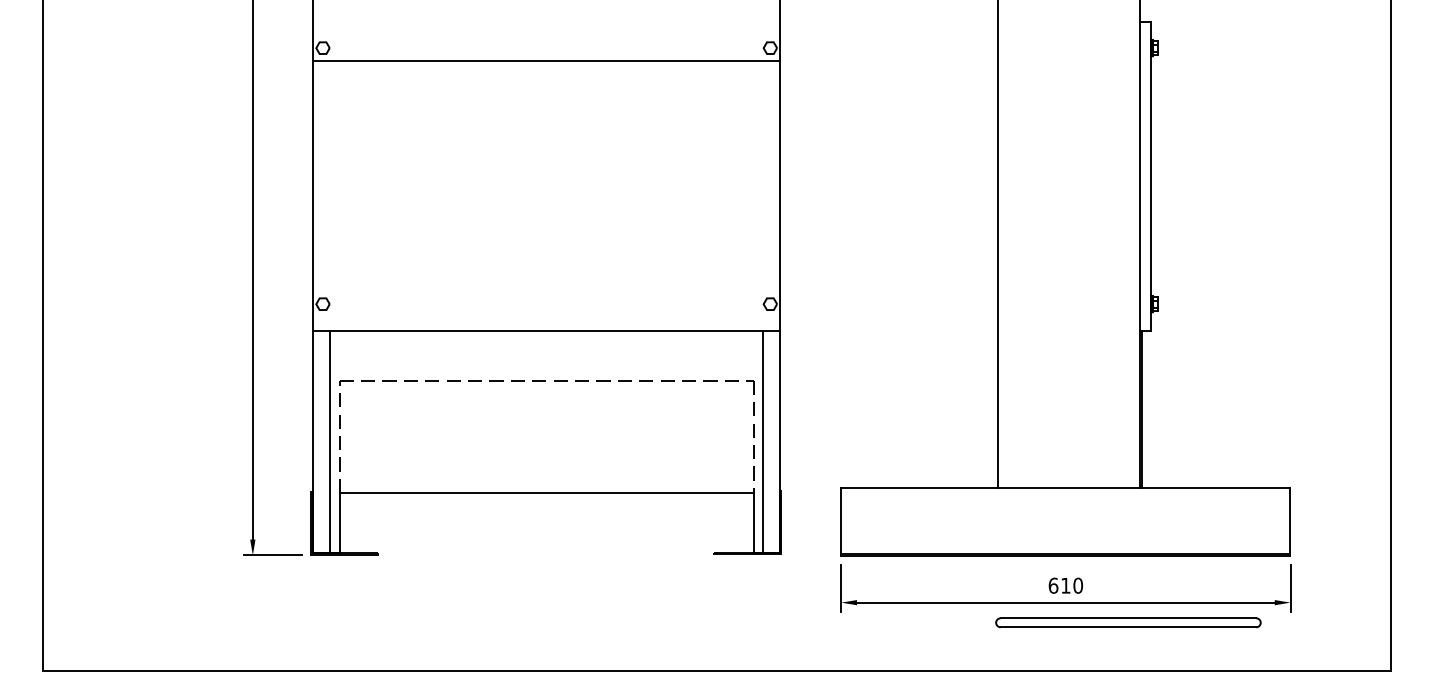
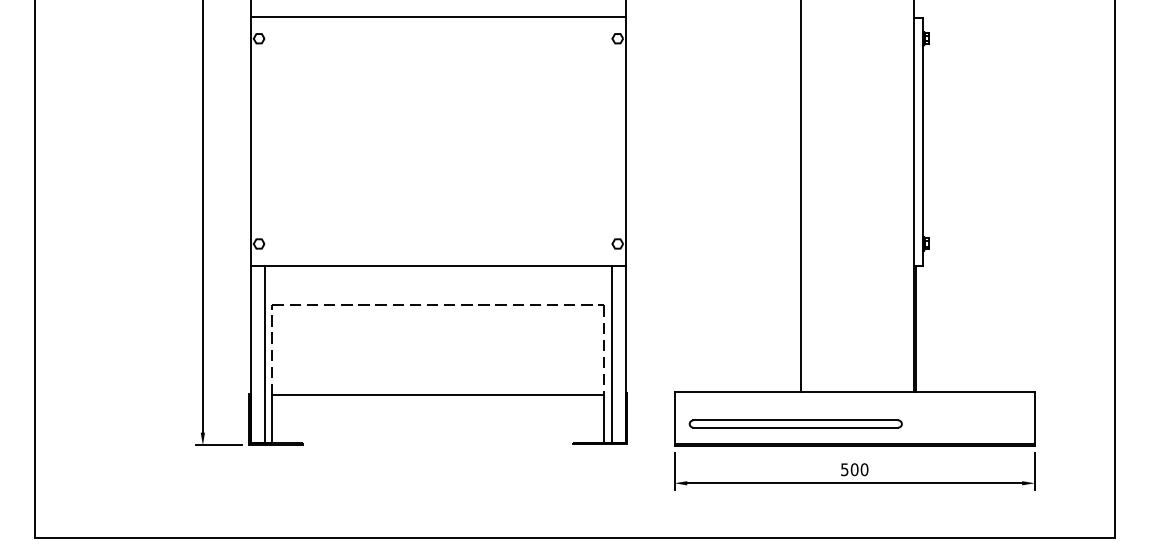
line: (546, 61) -> (438, 17), moved
text: (1059, 585) -> (849, 469), 610 -> 500
part: (1128, 622) -> (795, 423), moved

